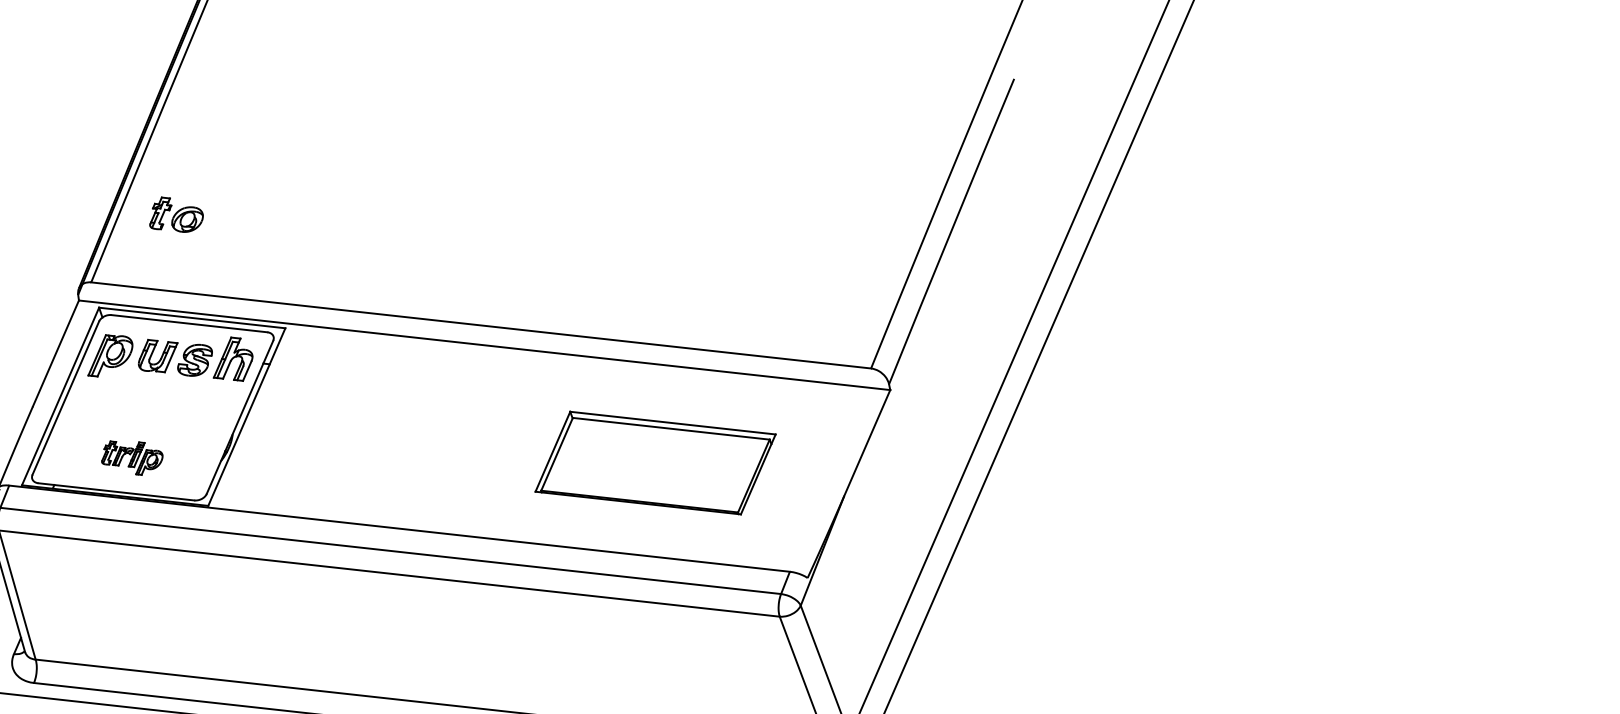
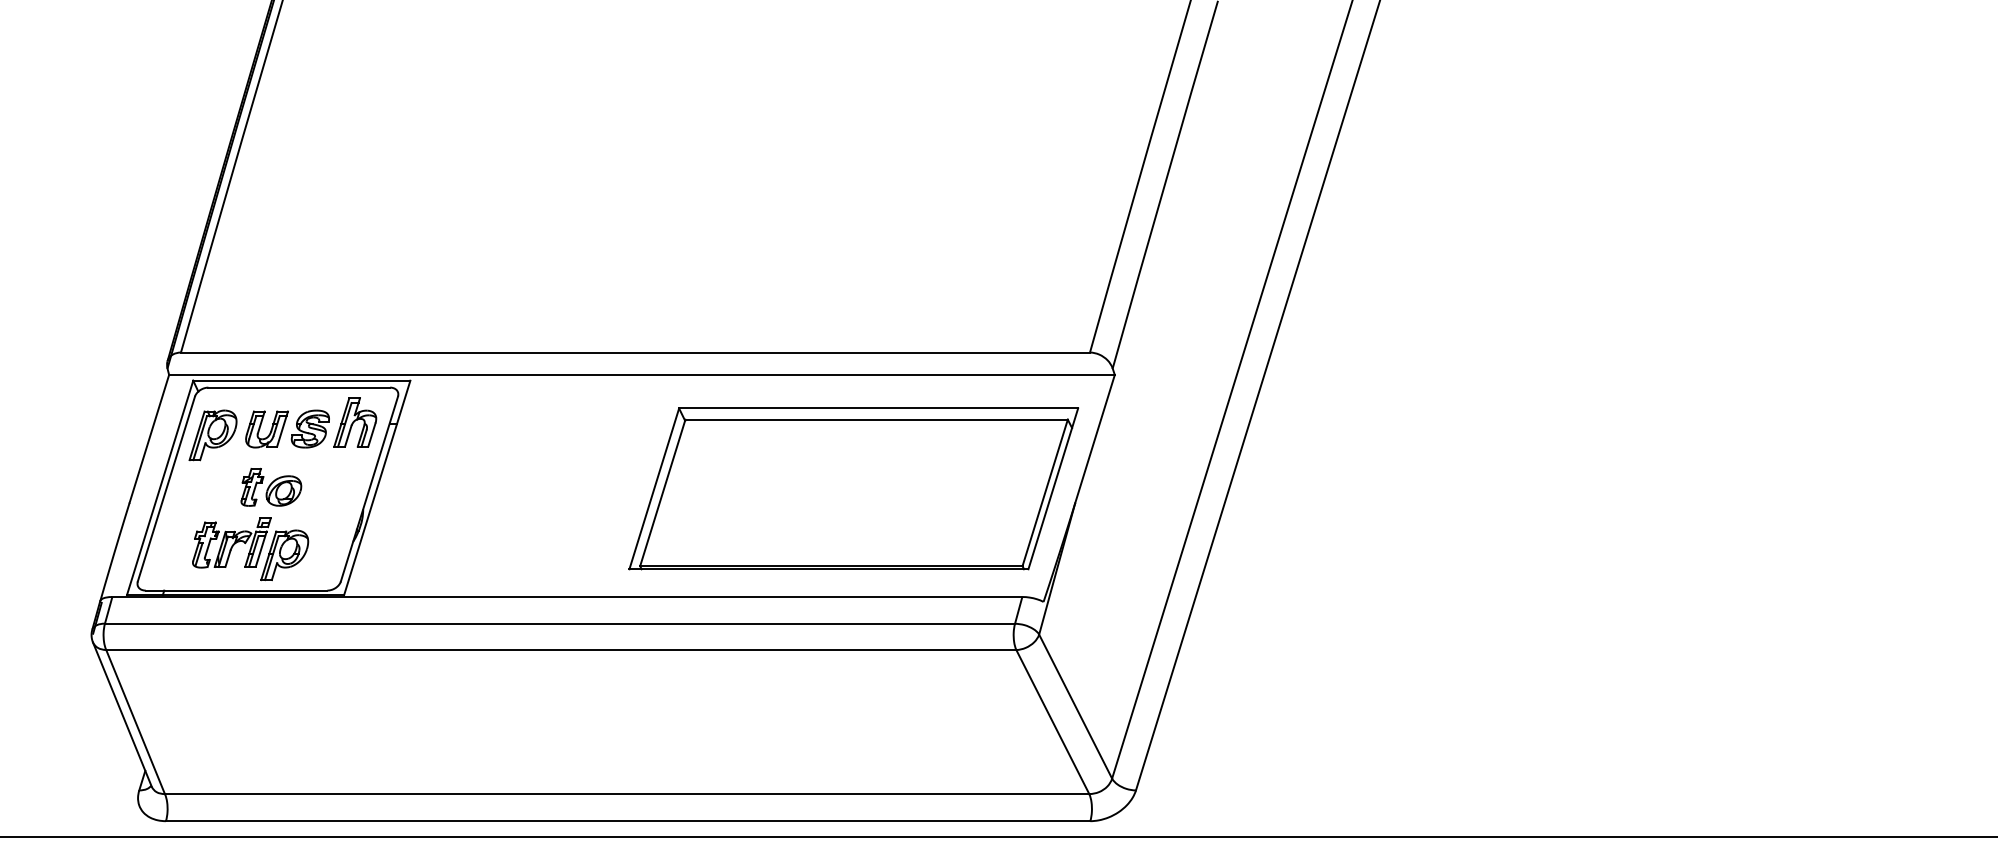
part: (177, 214) -> (271, 486), moved
part: (132, 457) -> (250, 549), size x1.67
part: (655, 462) -> (853, 488), size x1.67

